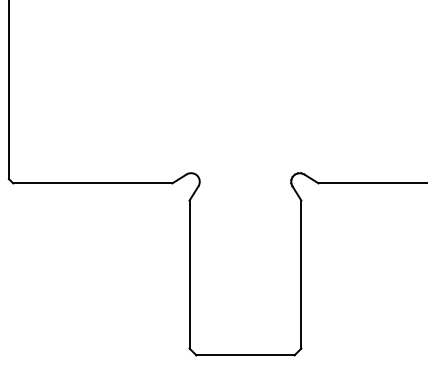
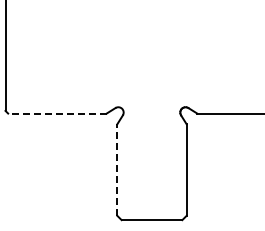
line: (91, 183) -> (56, 113), solid -> dashed
line: (189, 275) -> (117, 170), solid -> dashed

